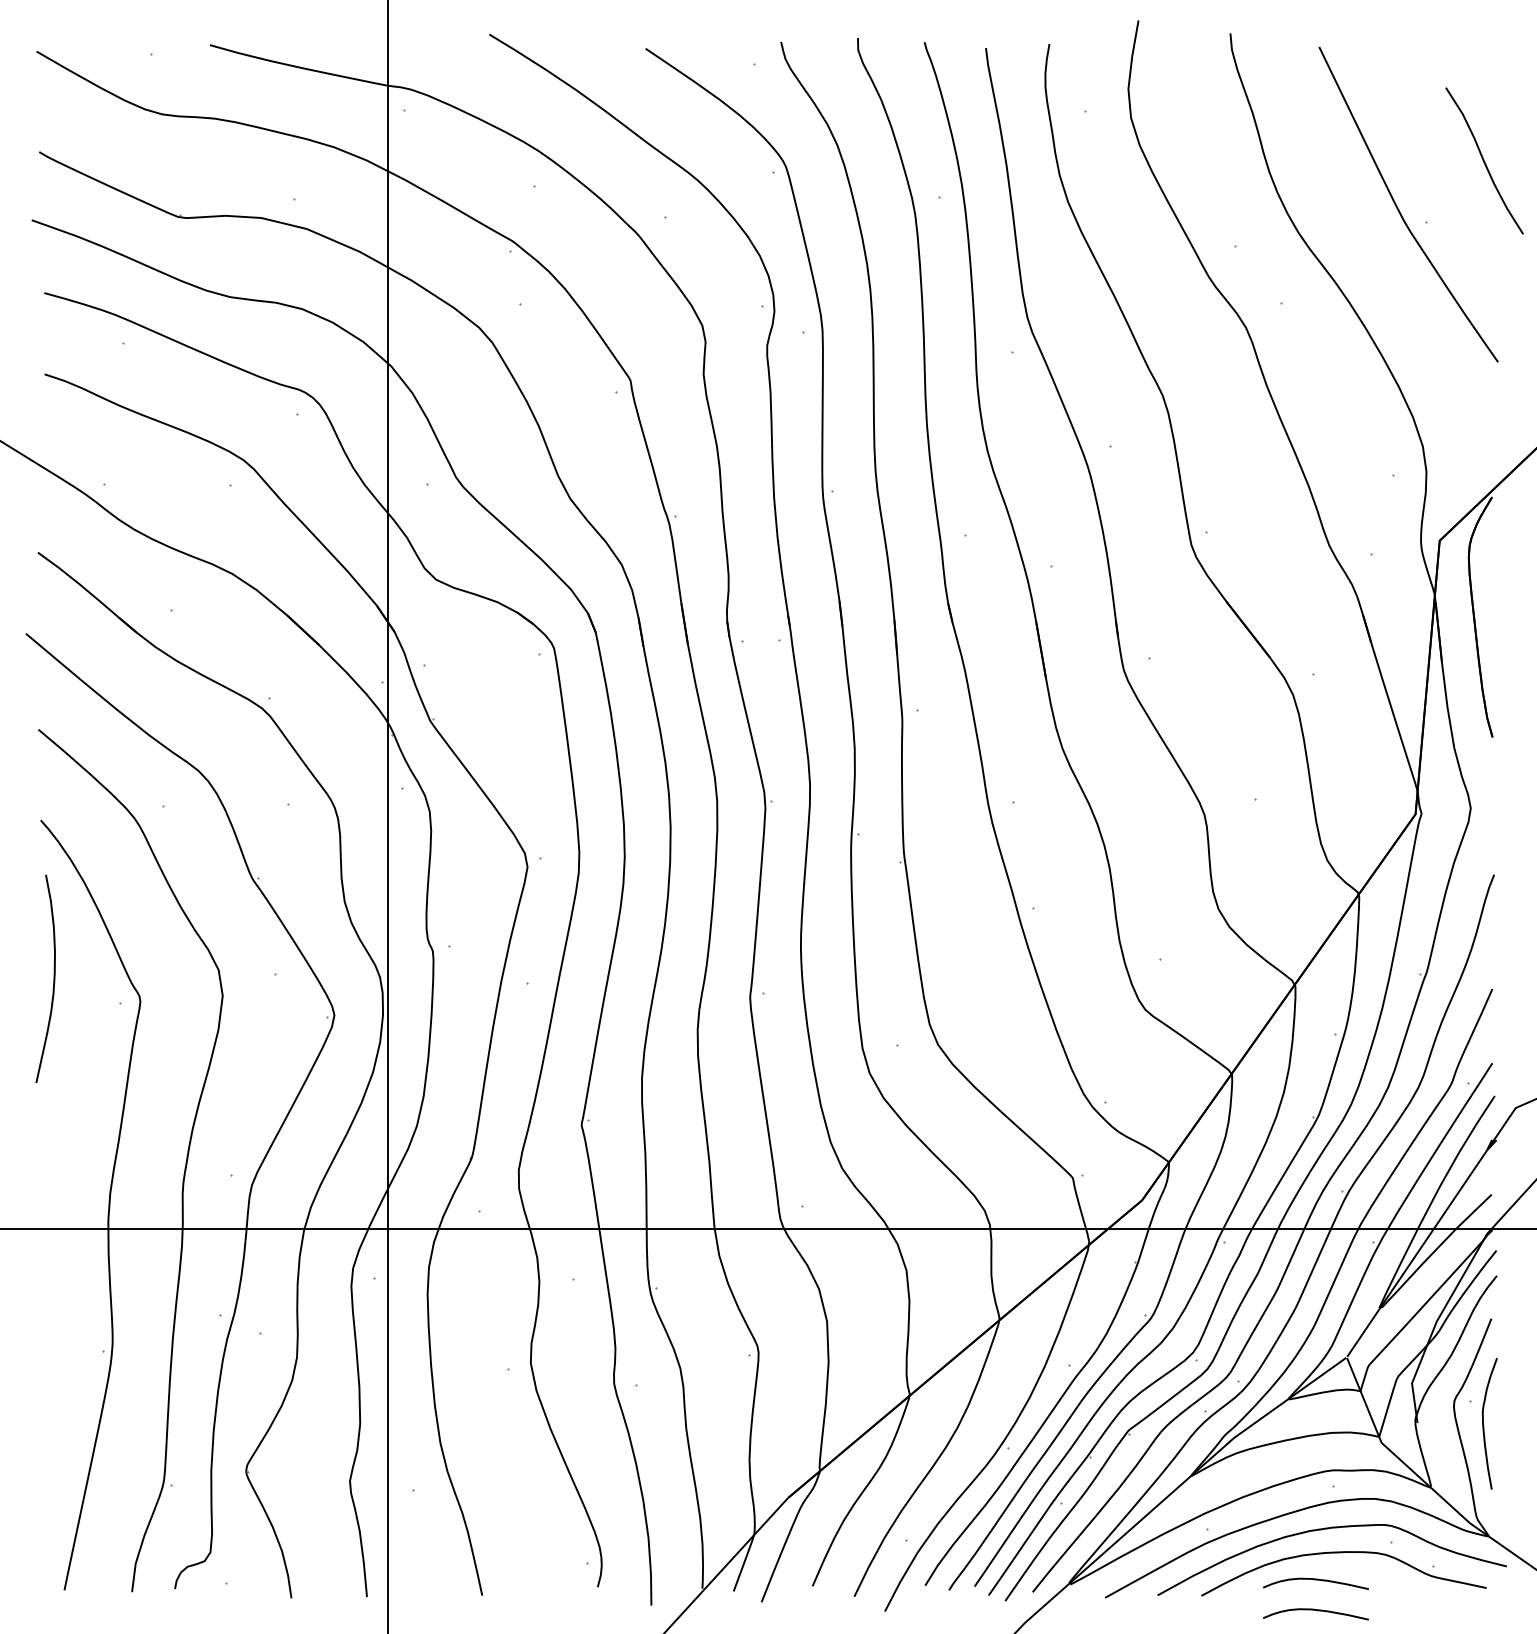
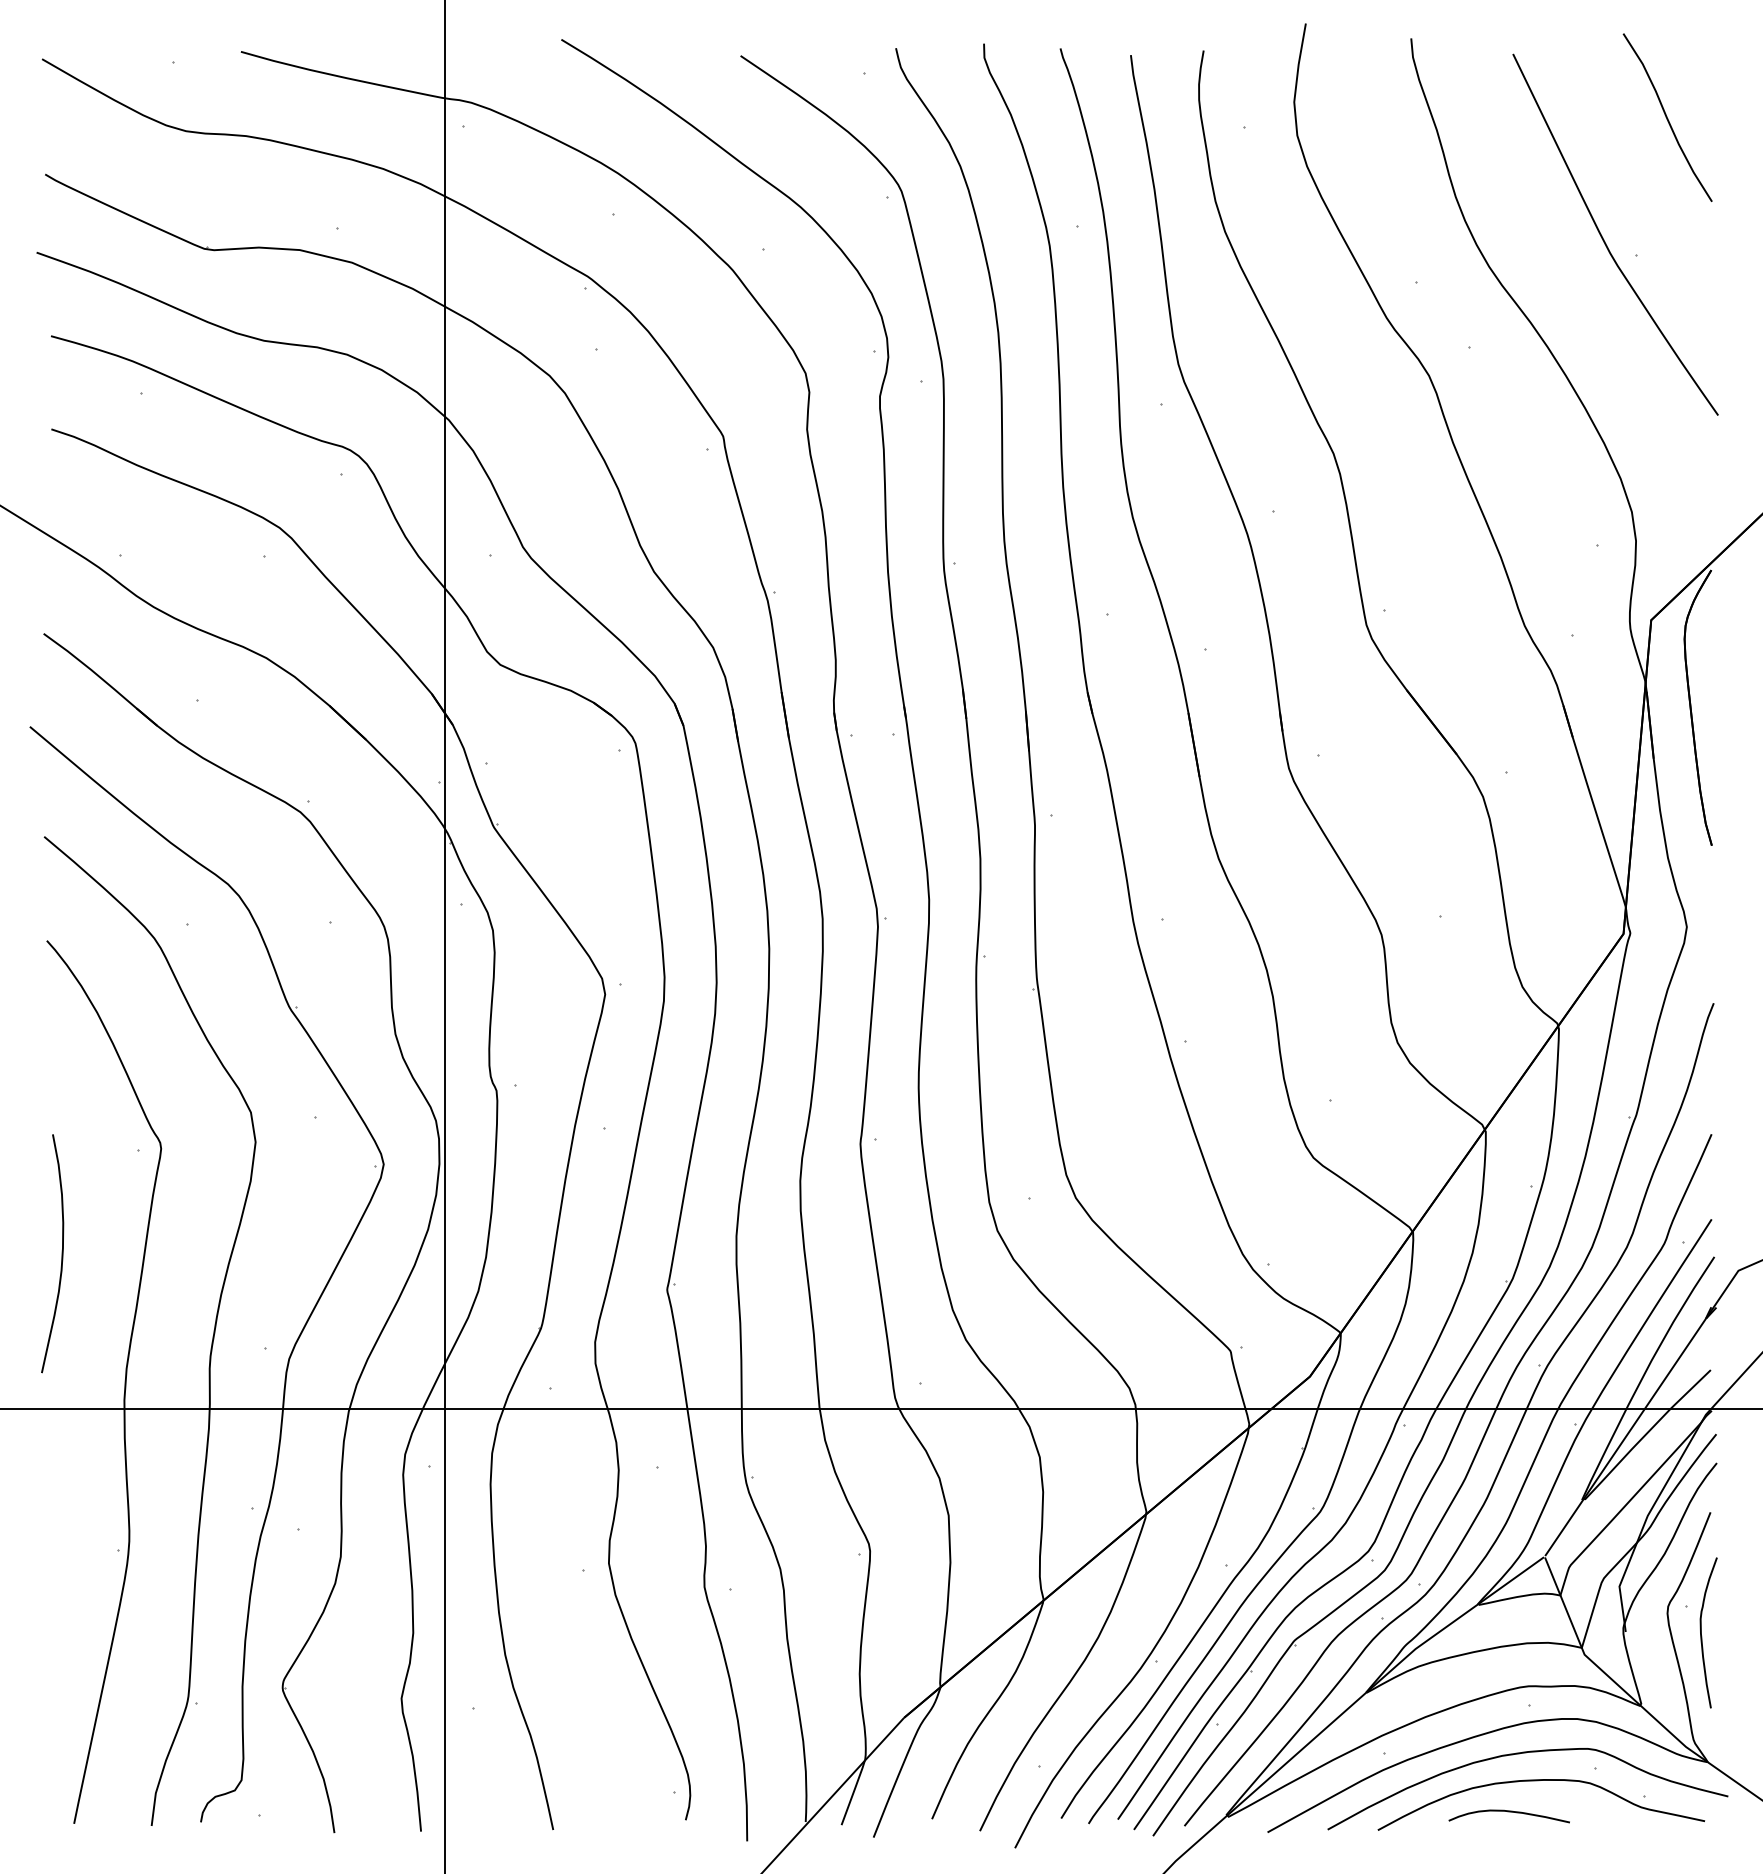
curve: (1484, 160) -> (1667, 117), moved
curve: (53, 978) -> (61, 1253), moved
curve: (1315, 1610) -> (1508, 1847), removed

